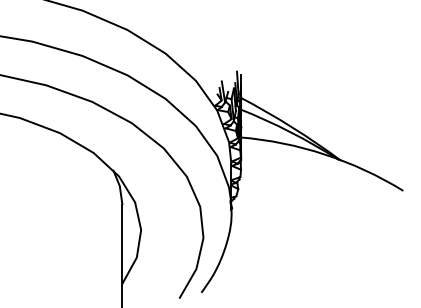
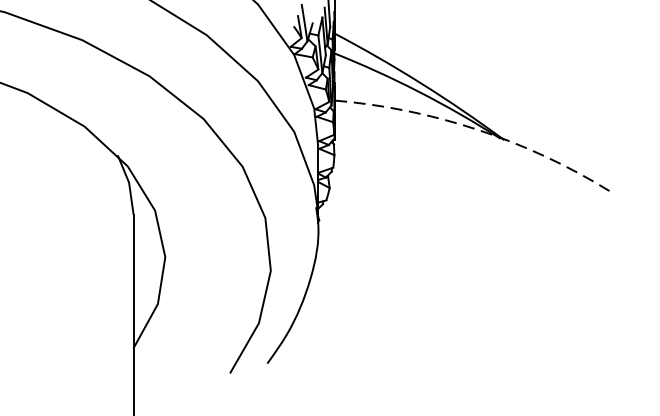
arc: (324, 154) -> (475, 129), solid -> dashed

